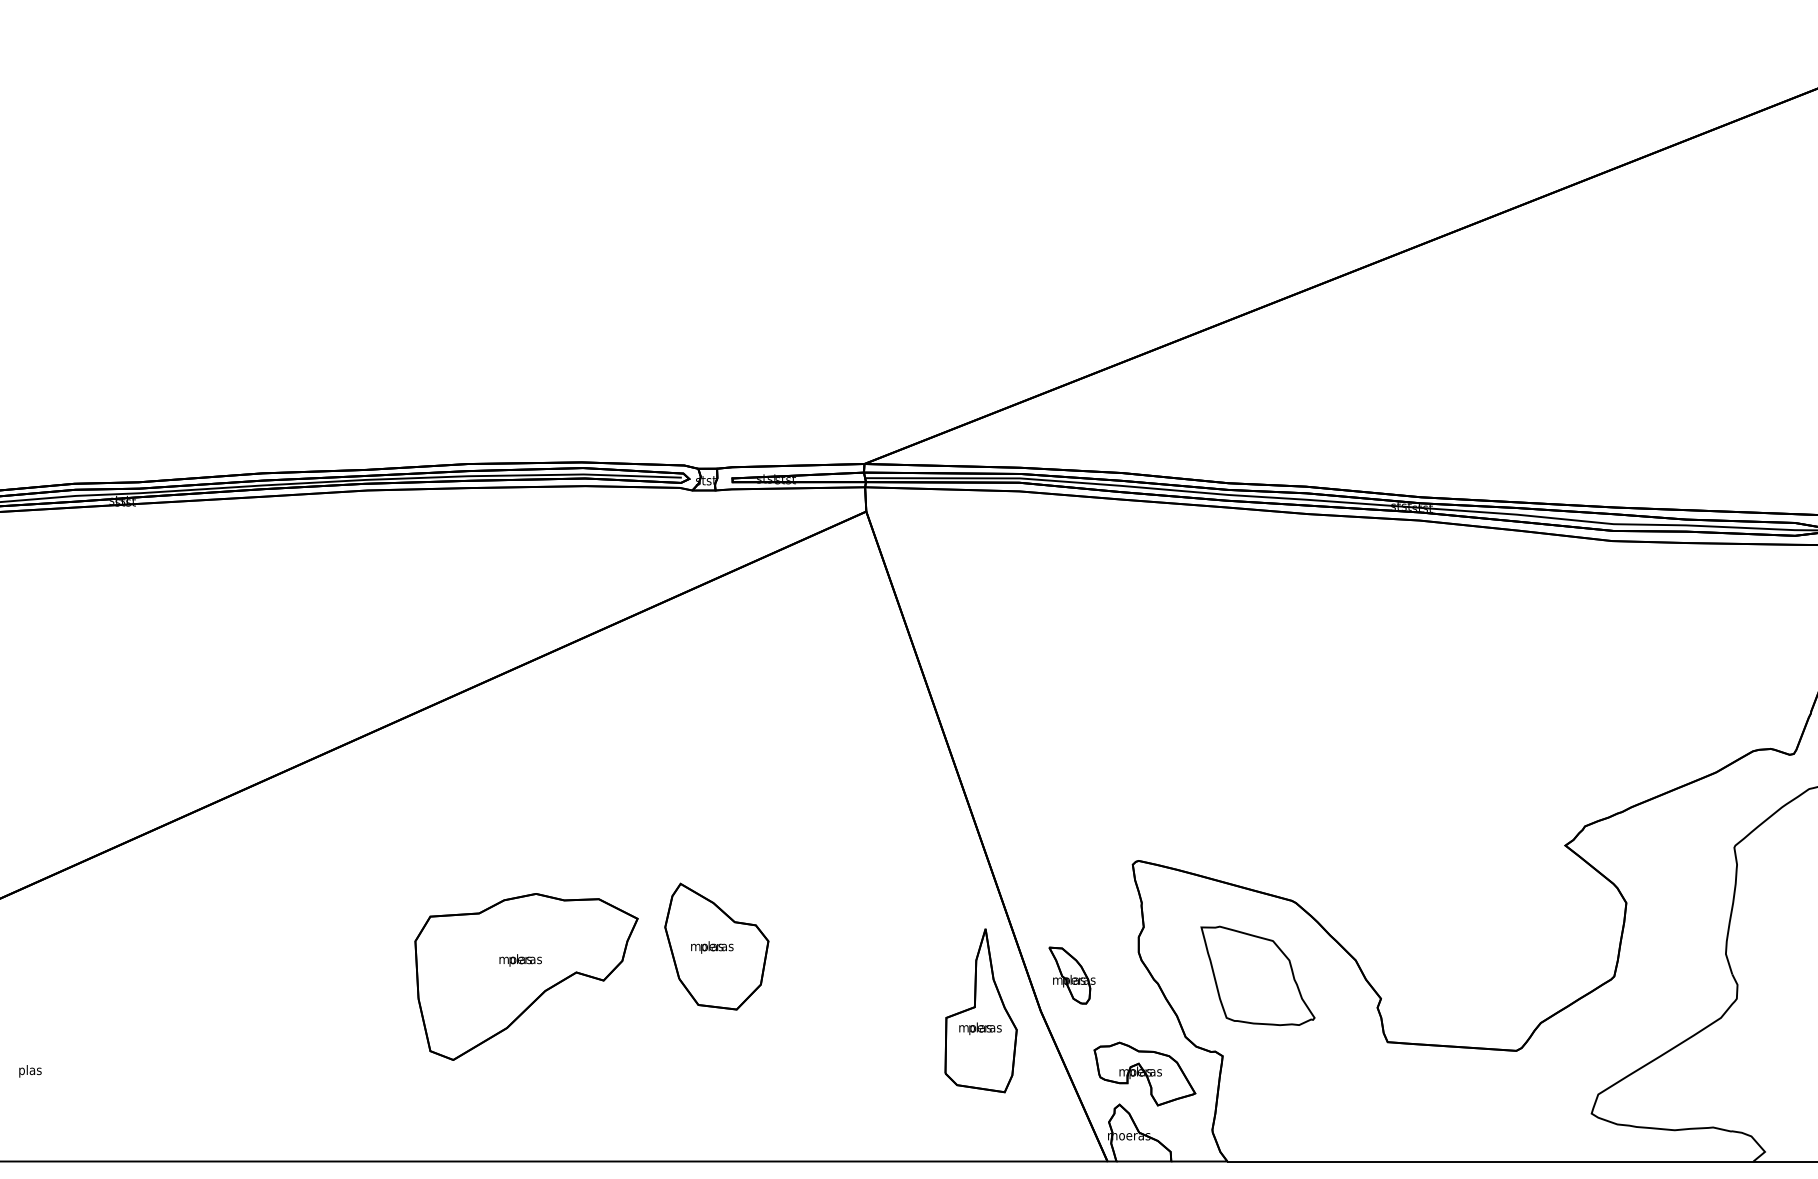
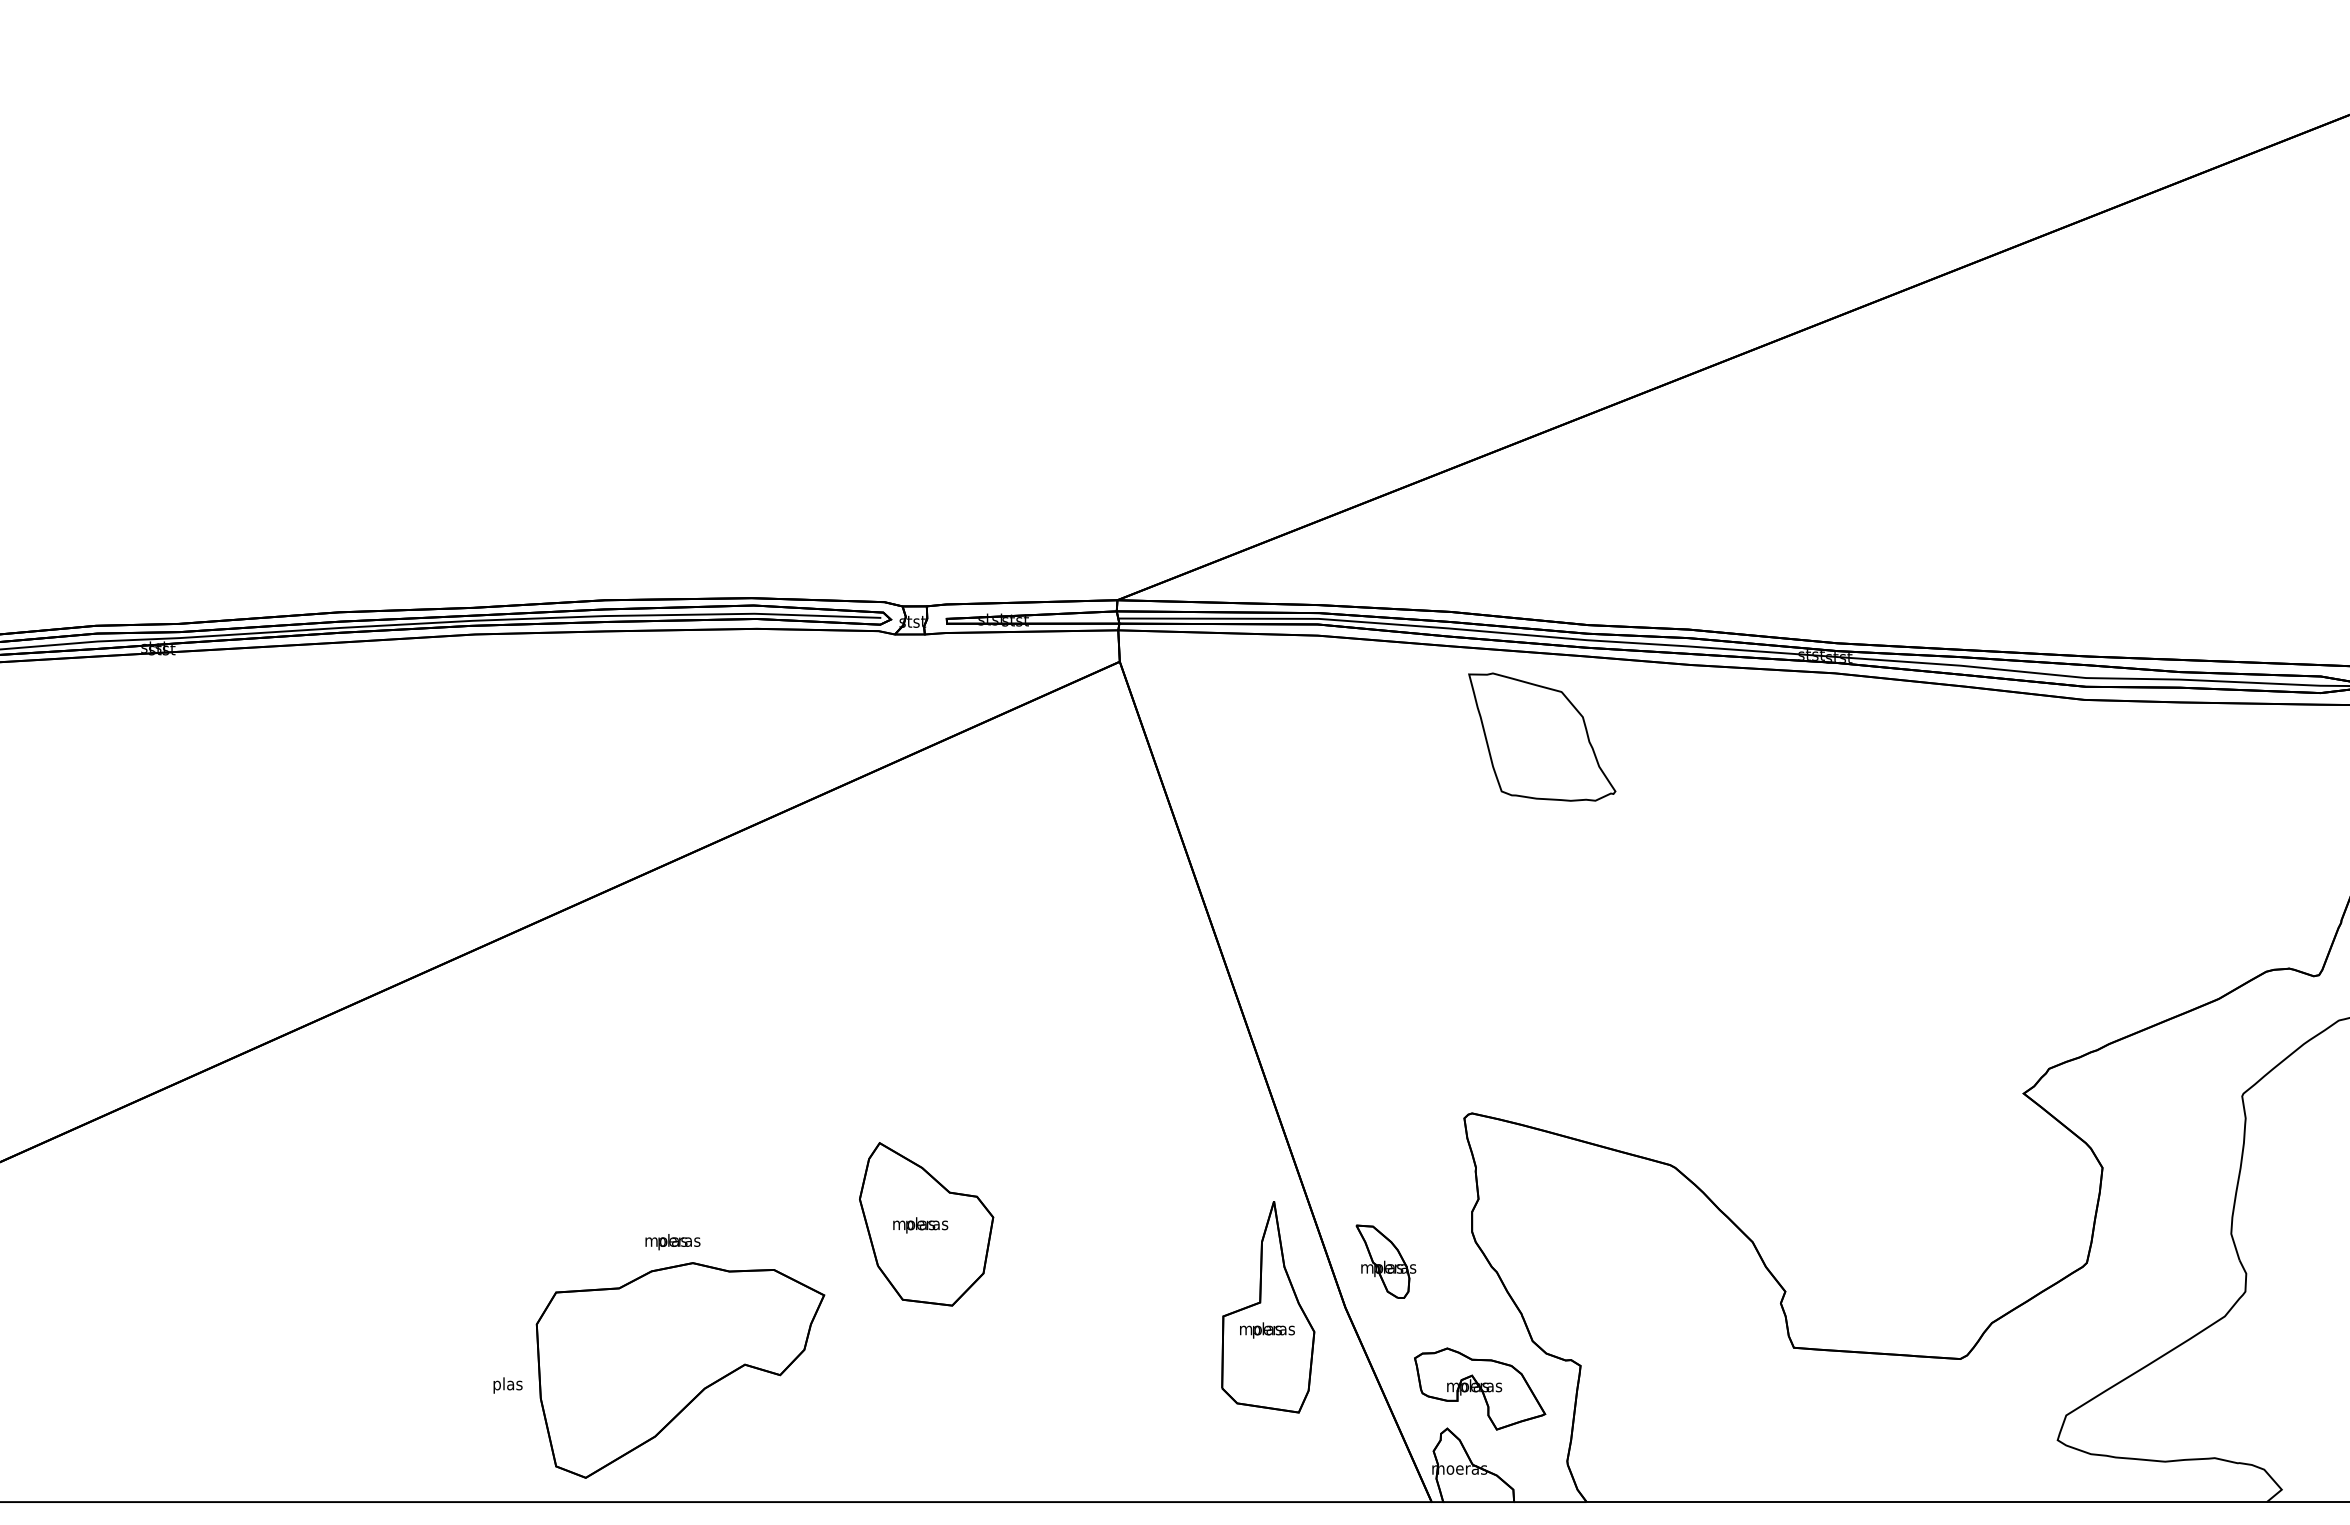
part: (1258, 975) -> (1542, 736), moved
part: (526, 976) -> (680, 1370), moved
text: (30, 1071) -> (507, 1385), moved

